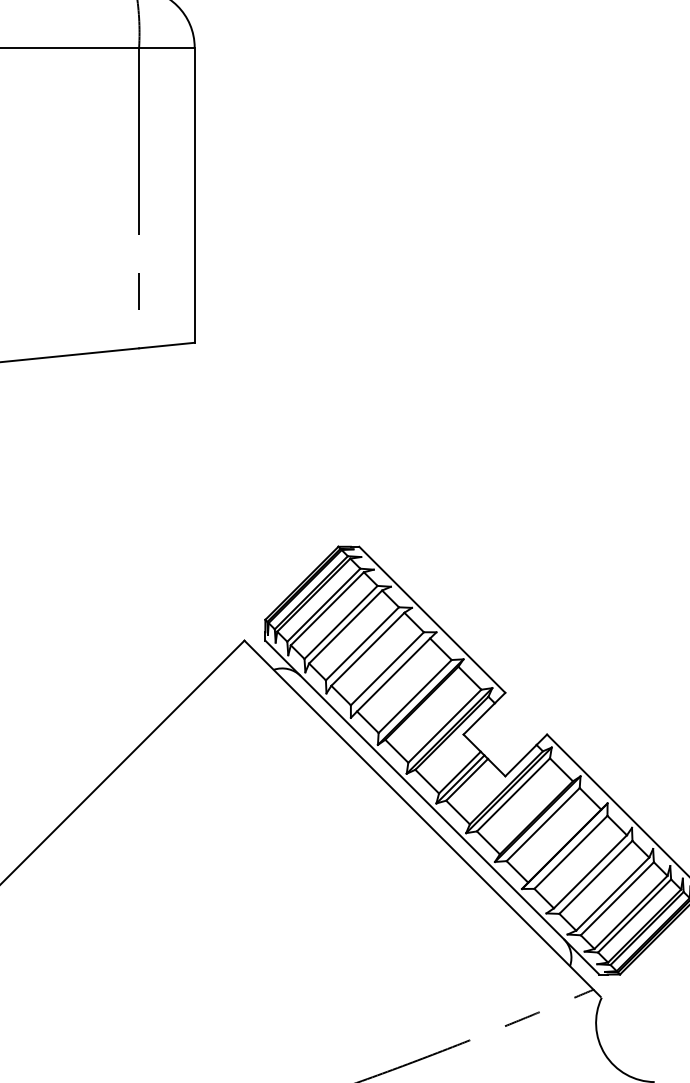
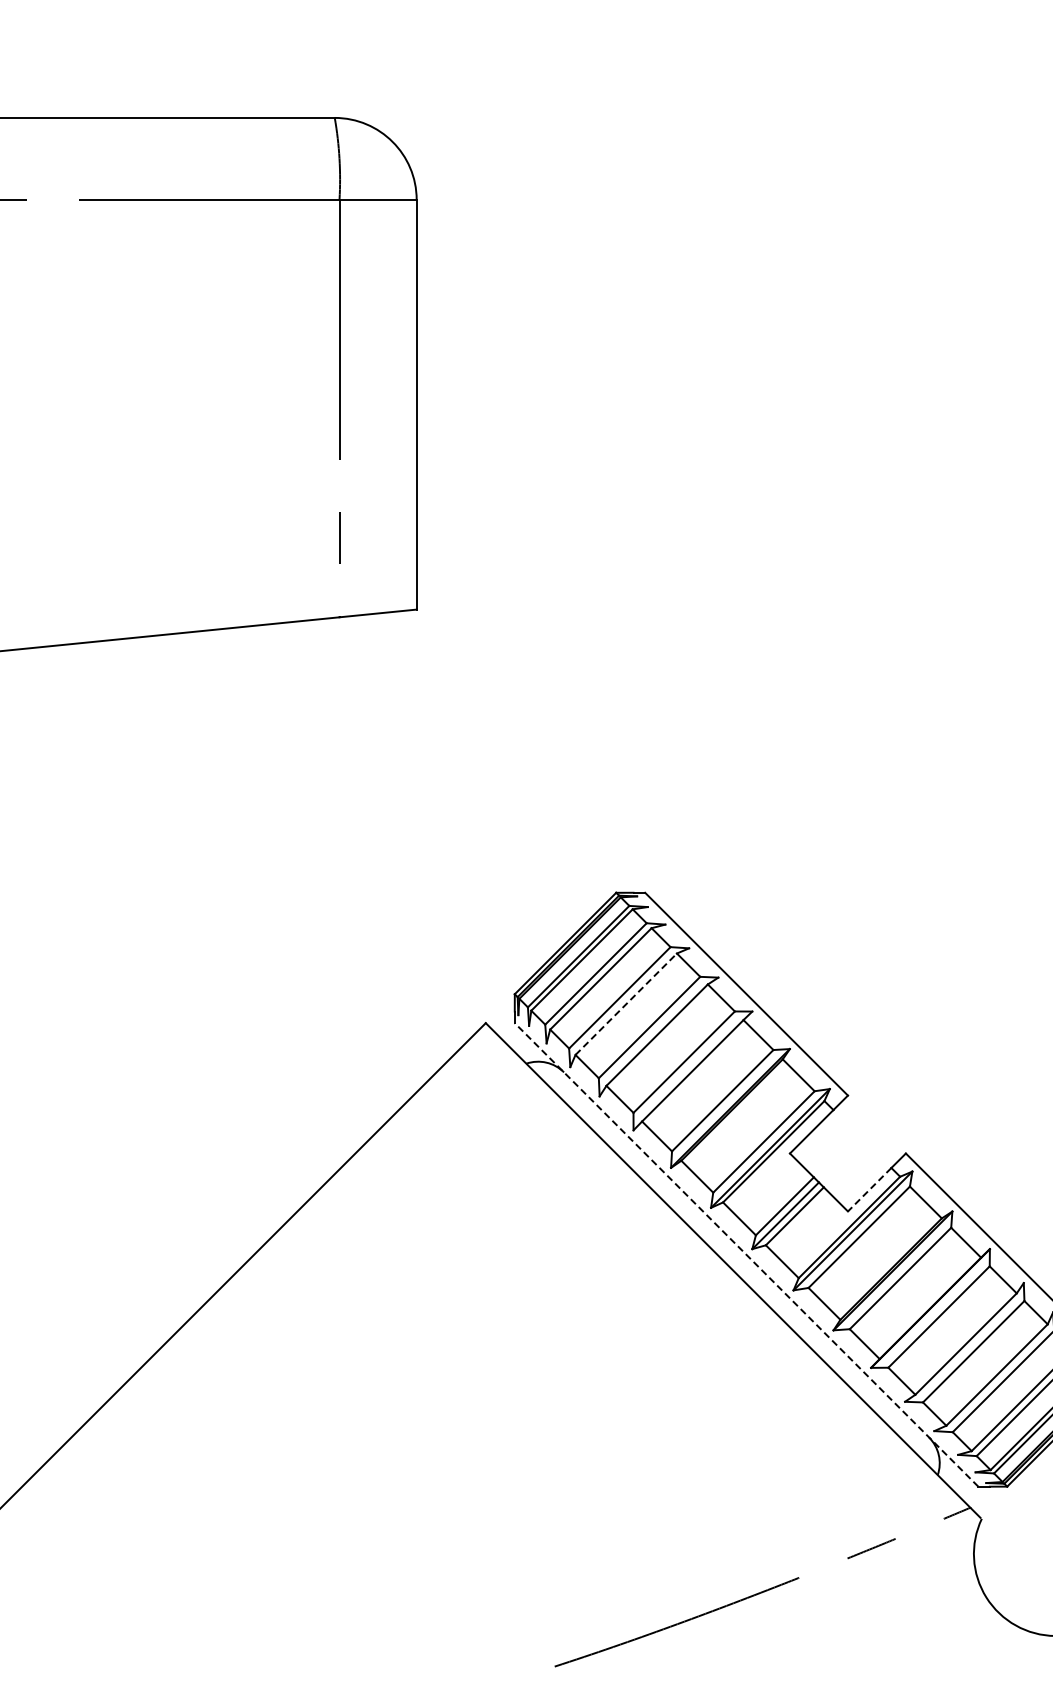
line: (345, 627) -> (626, 1004), solid -> dashed
line: (520, 760) -> (869, 1189), solid -> dashed
line: (432, 807) -> (746, 1254), solid -> dashed

